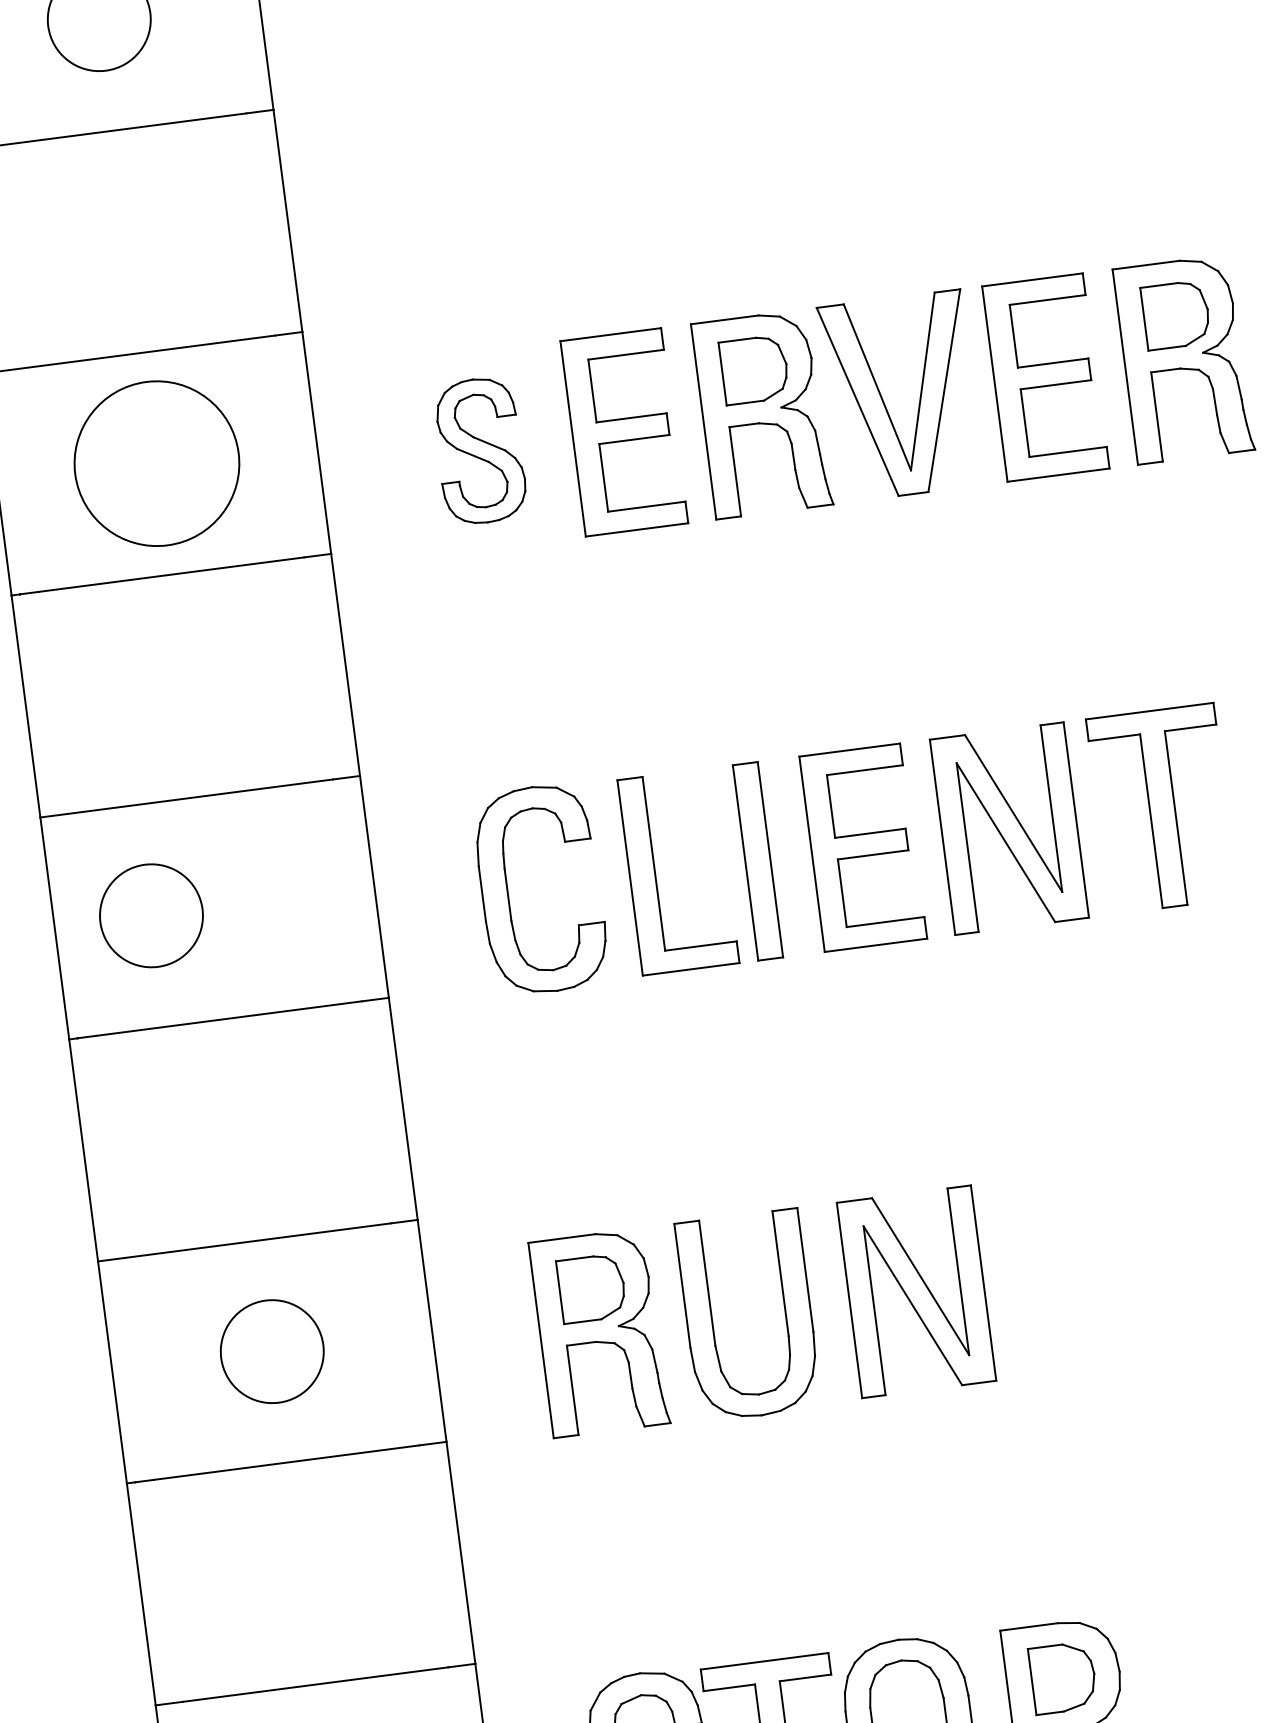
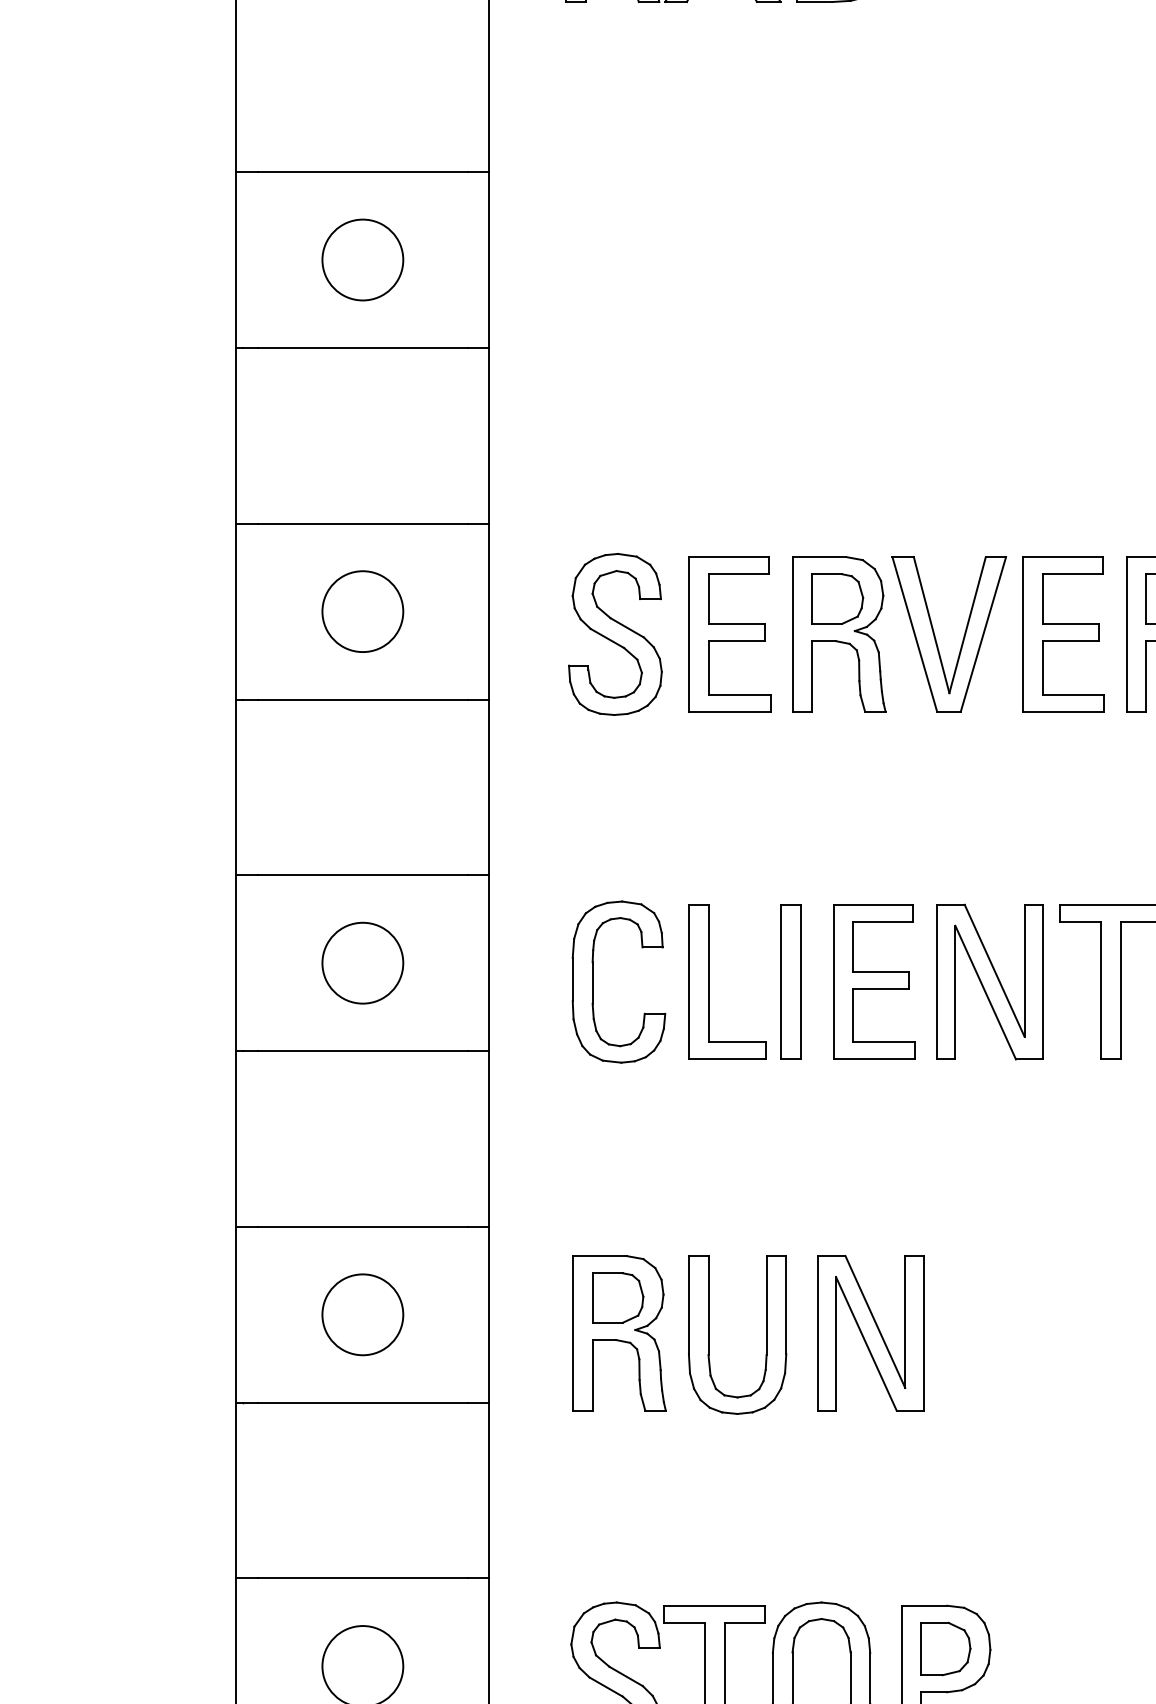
part: (479, 451) -> (615, 634), size x1.43
circle: (156, 463) -> (362, 611), size x0.62
circle: (150, 914) -> (362, 962), moved

